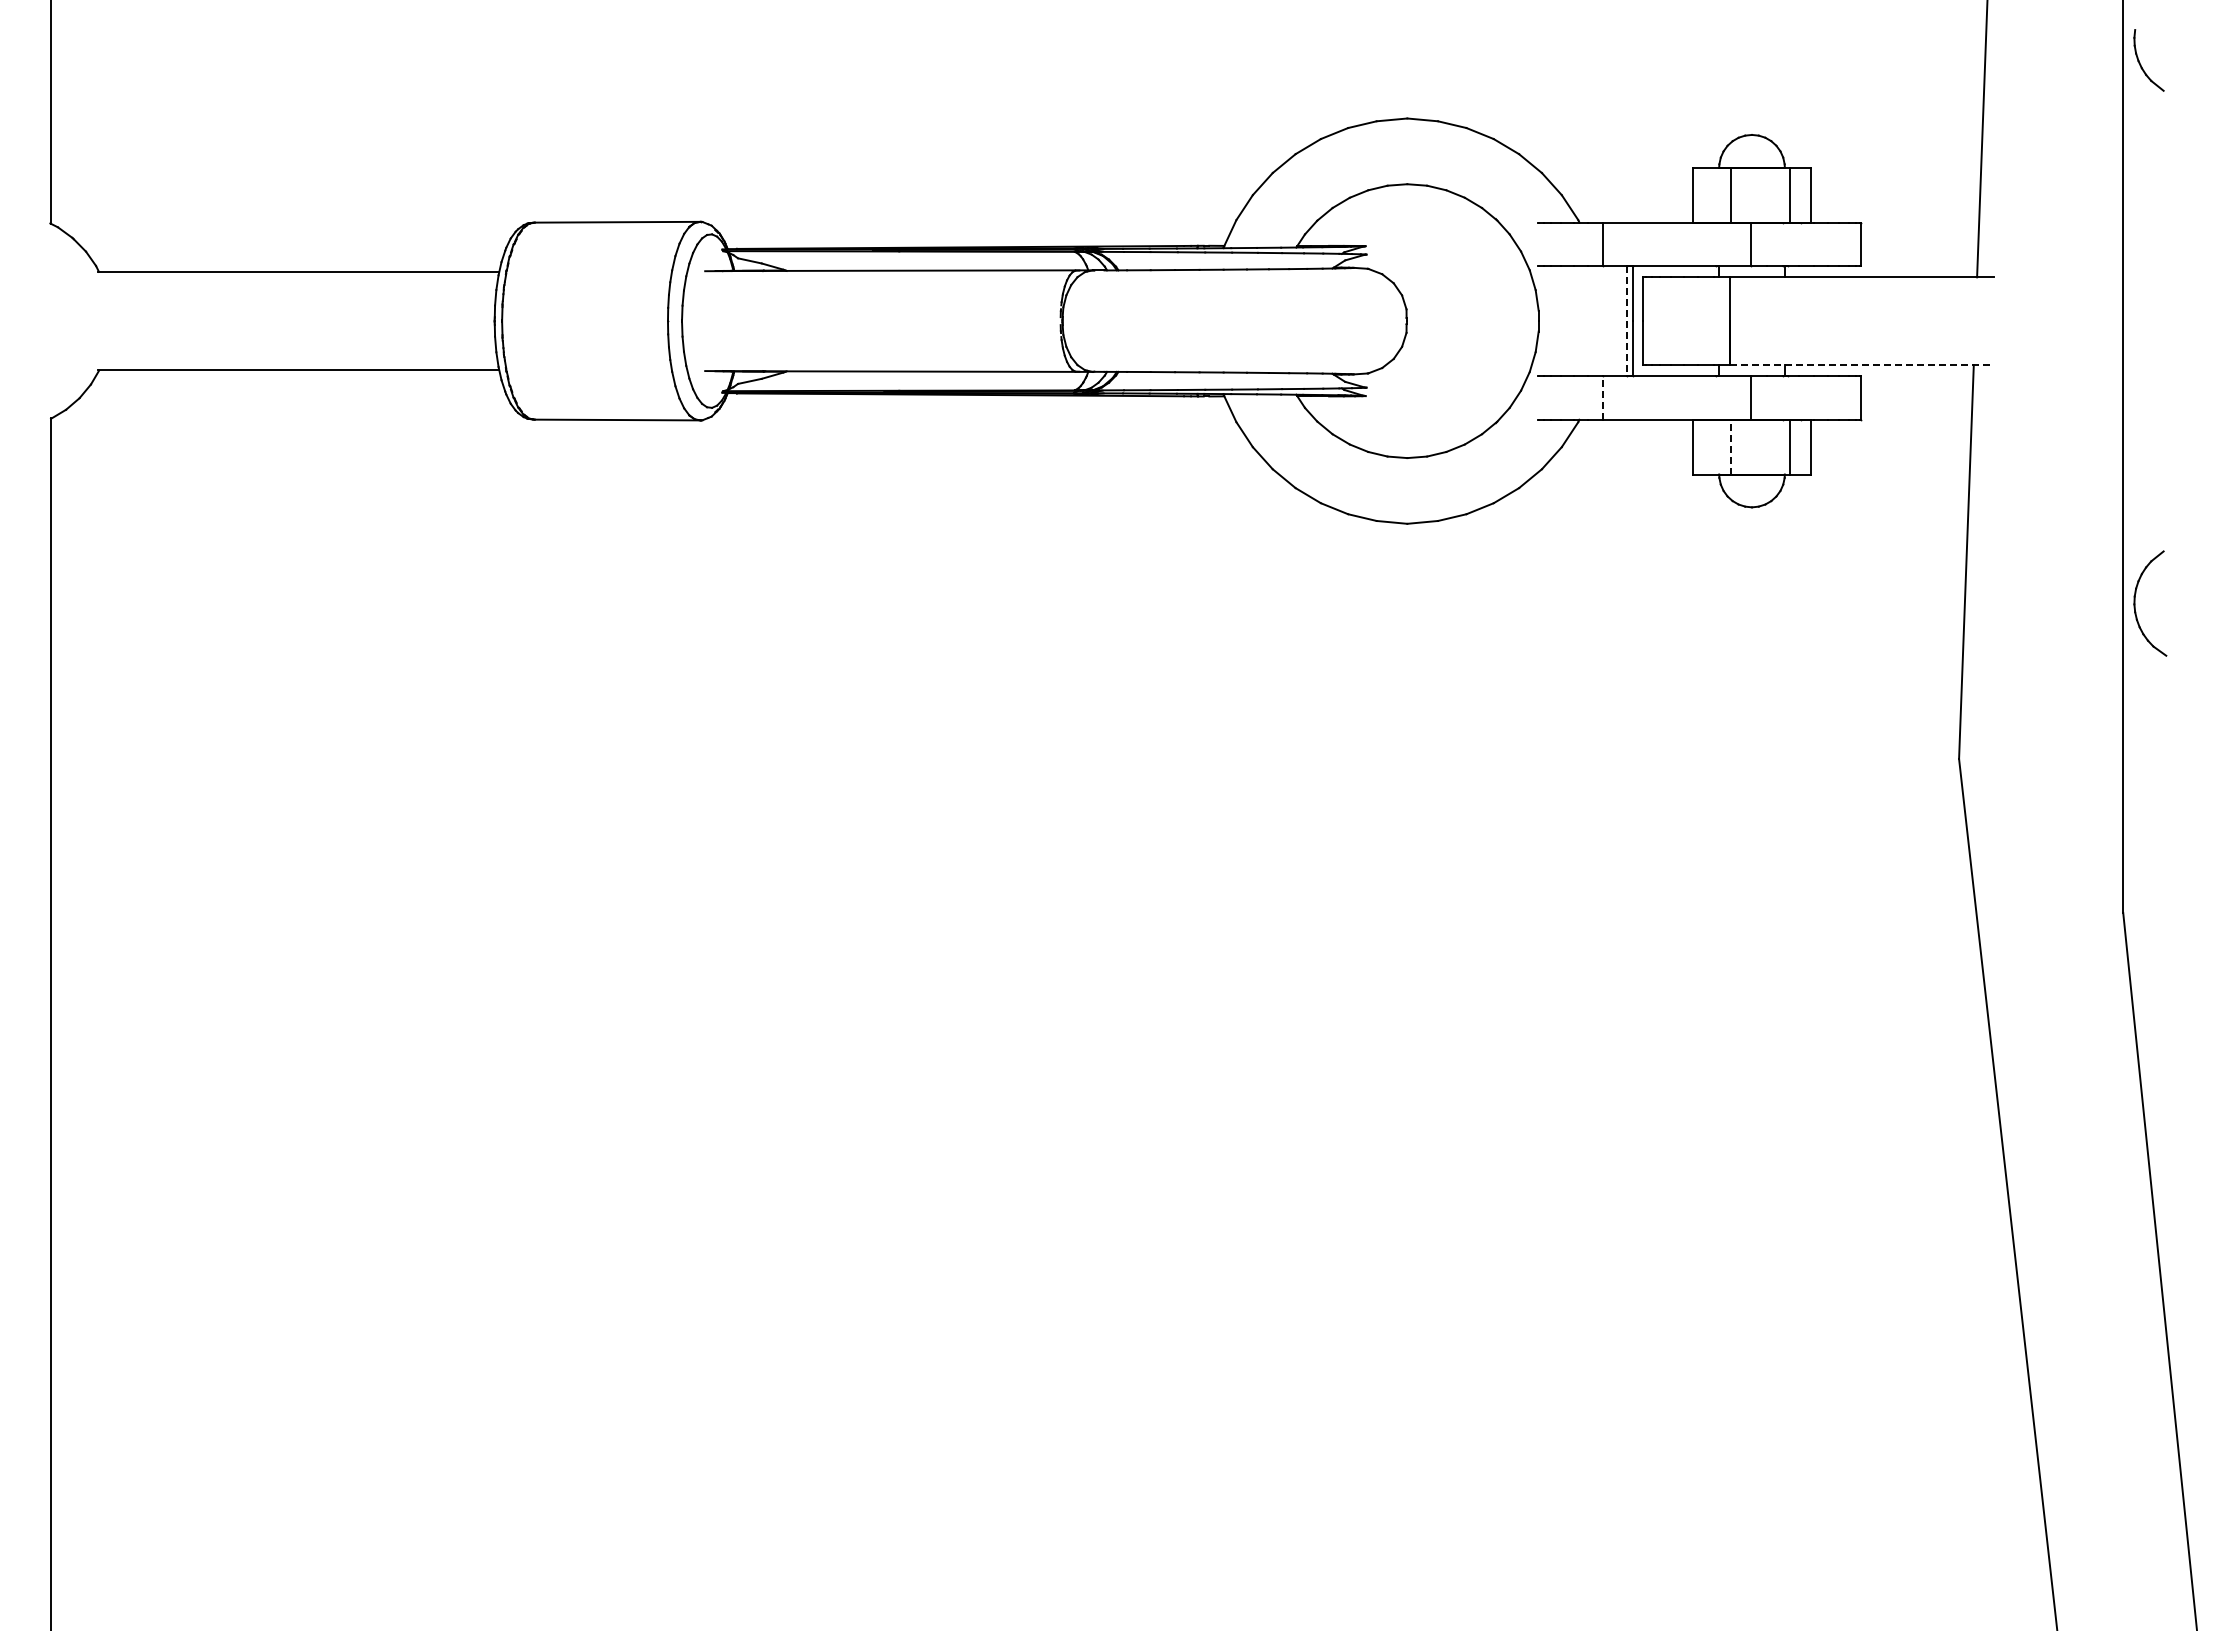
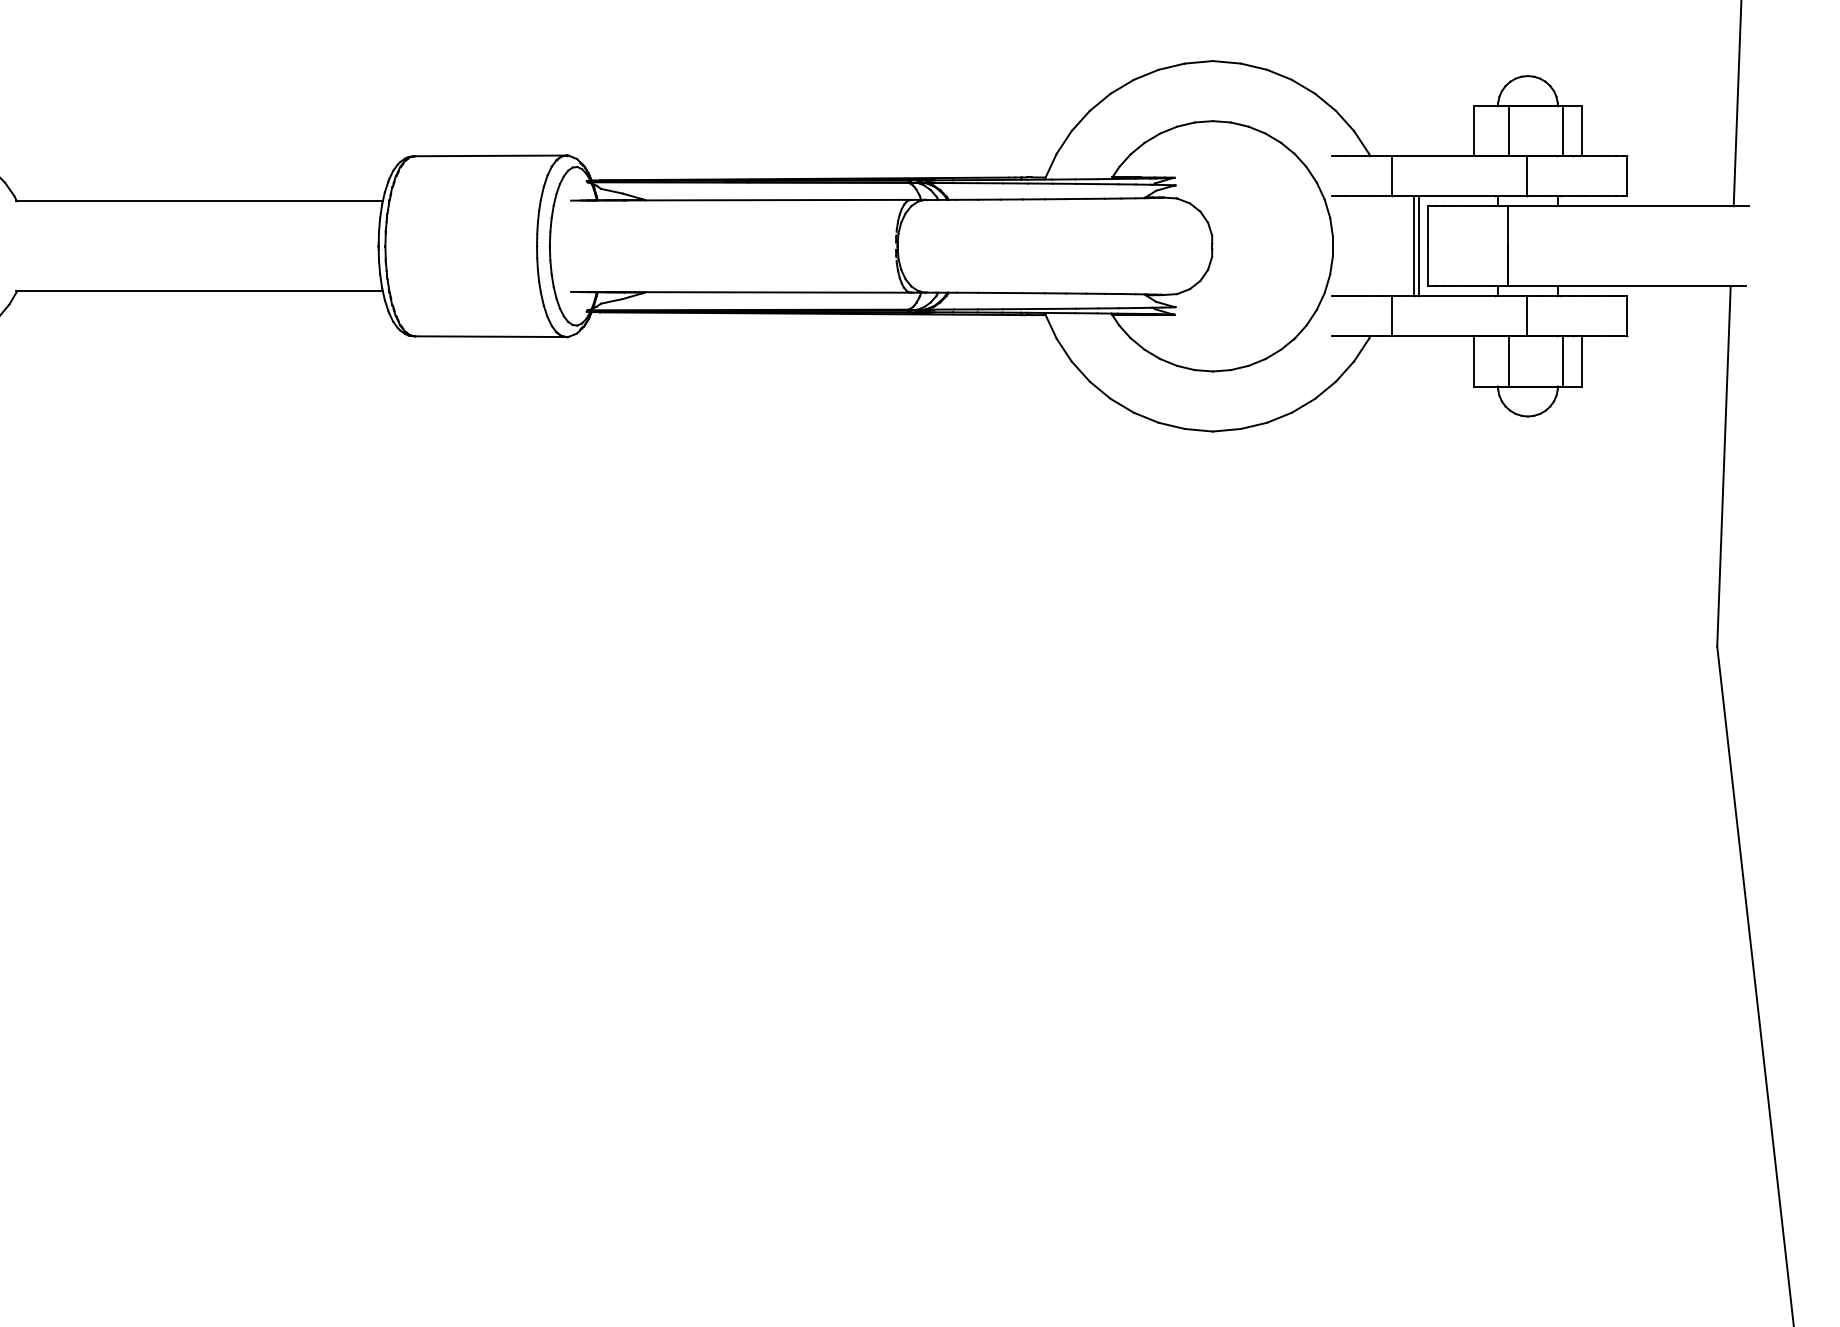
line: (1627, 321) -> (1414, 246), dashed -> solid
line: (1860, 364) -> (1627, 285), dashed -> solid
line: (1602, 397) -> (1391, 316), dashed -> solid
line: (1730, 446) -> (1508, 360), dashed -> solid

